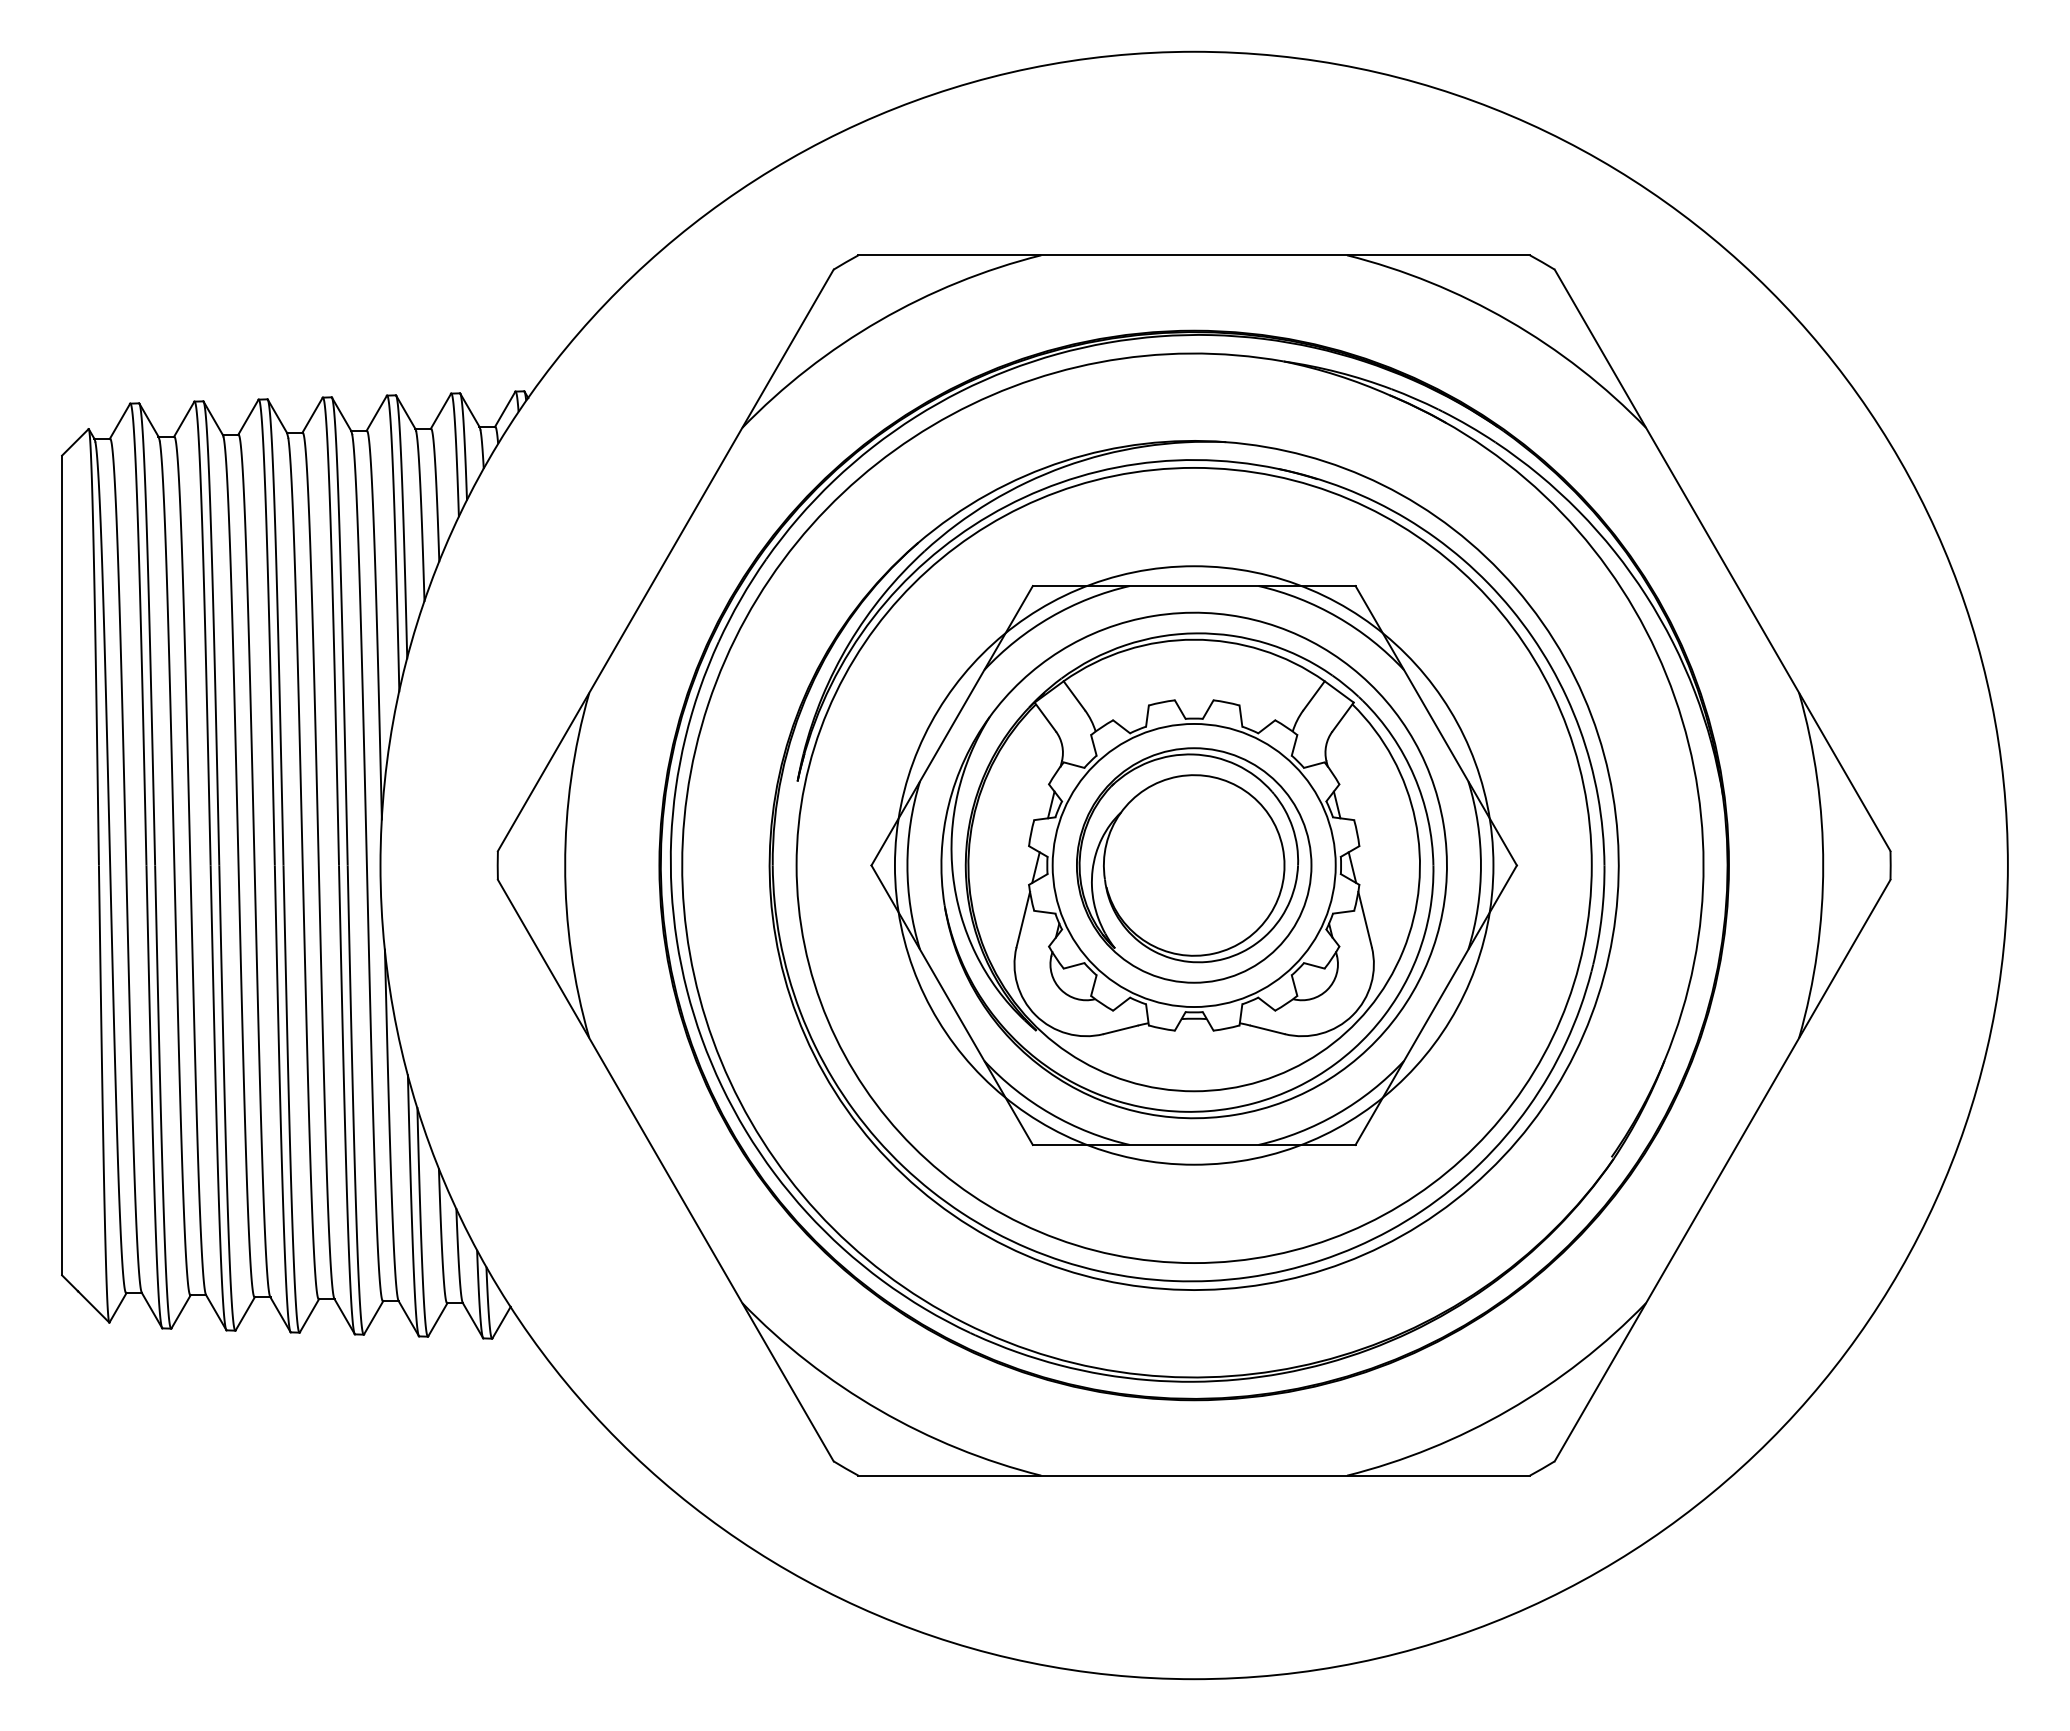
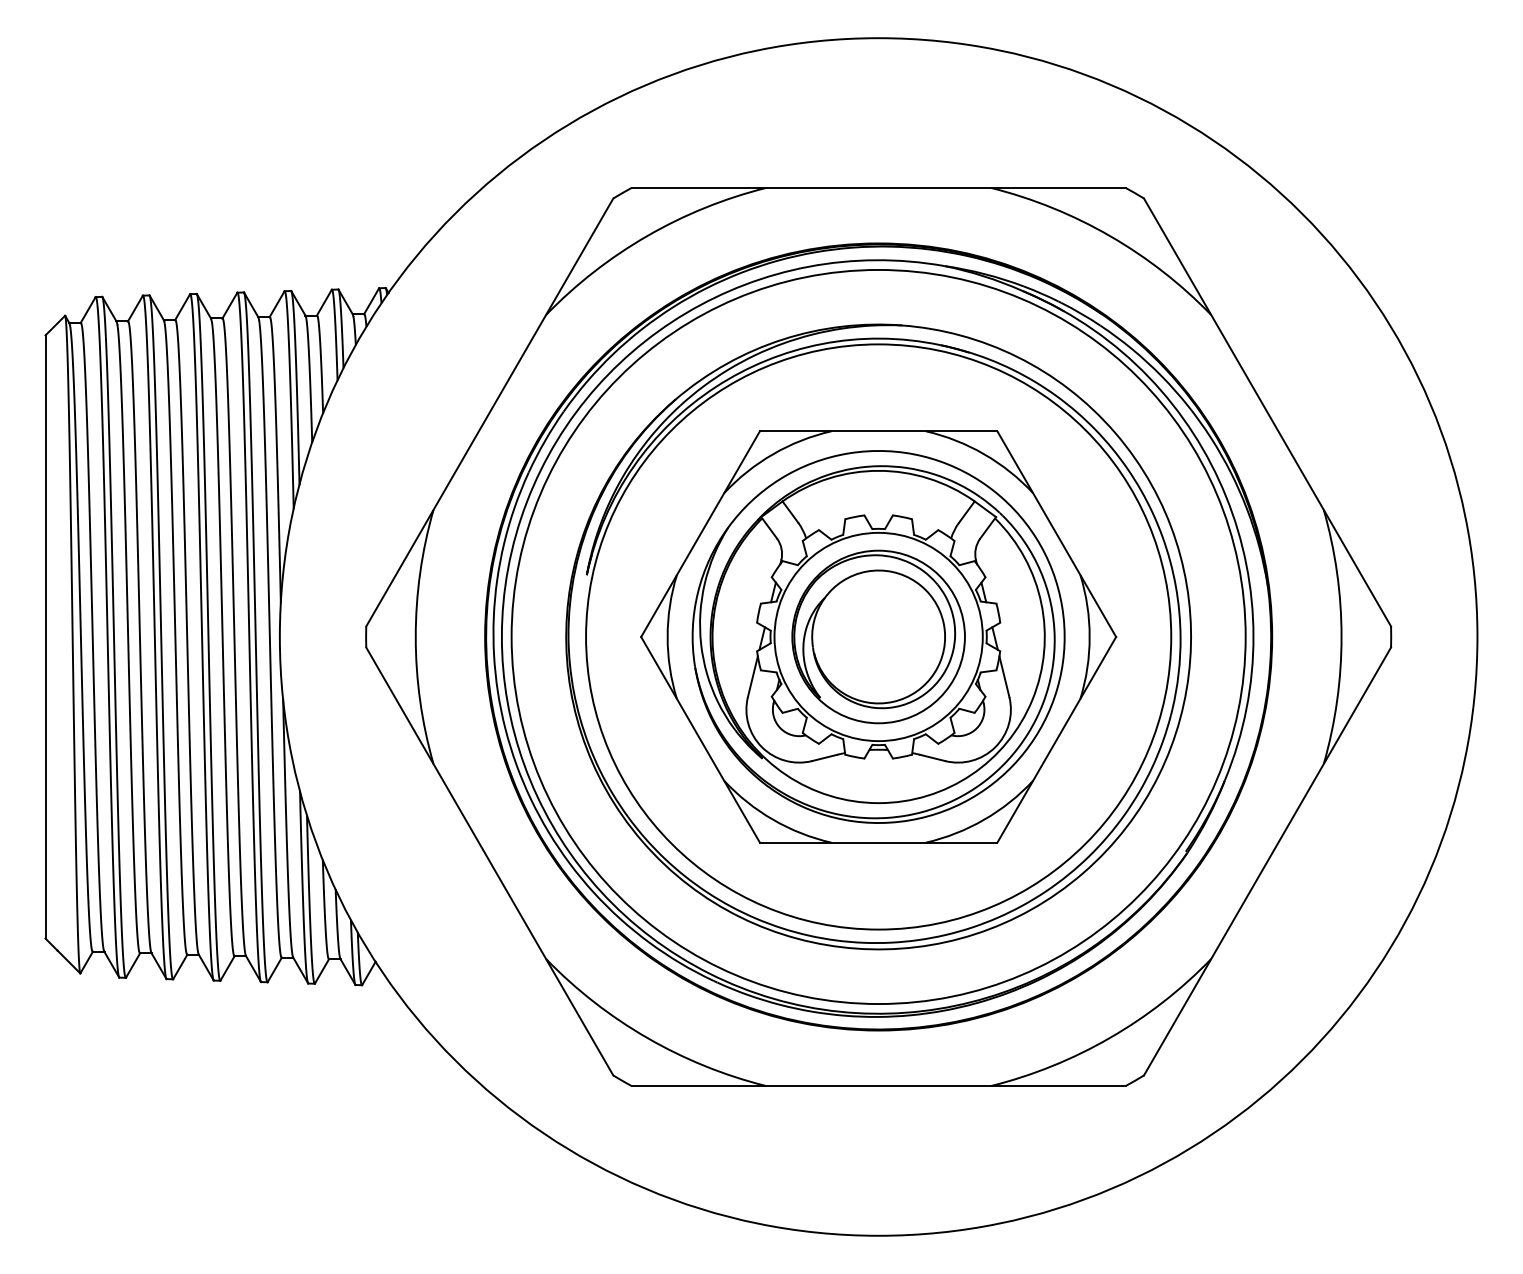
circle: (1193, 865) -> (878, 637), size x1.67

